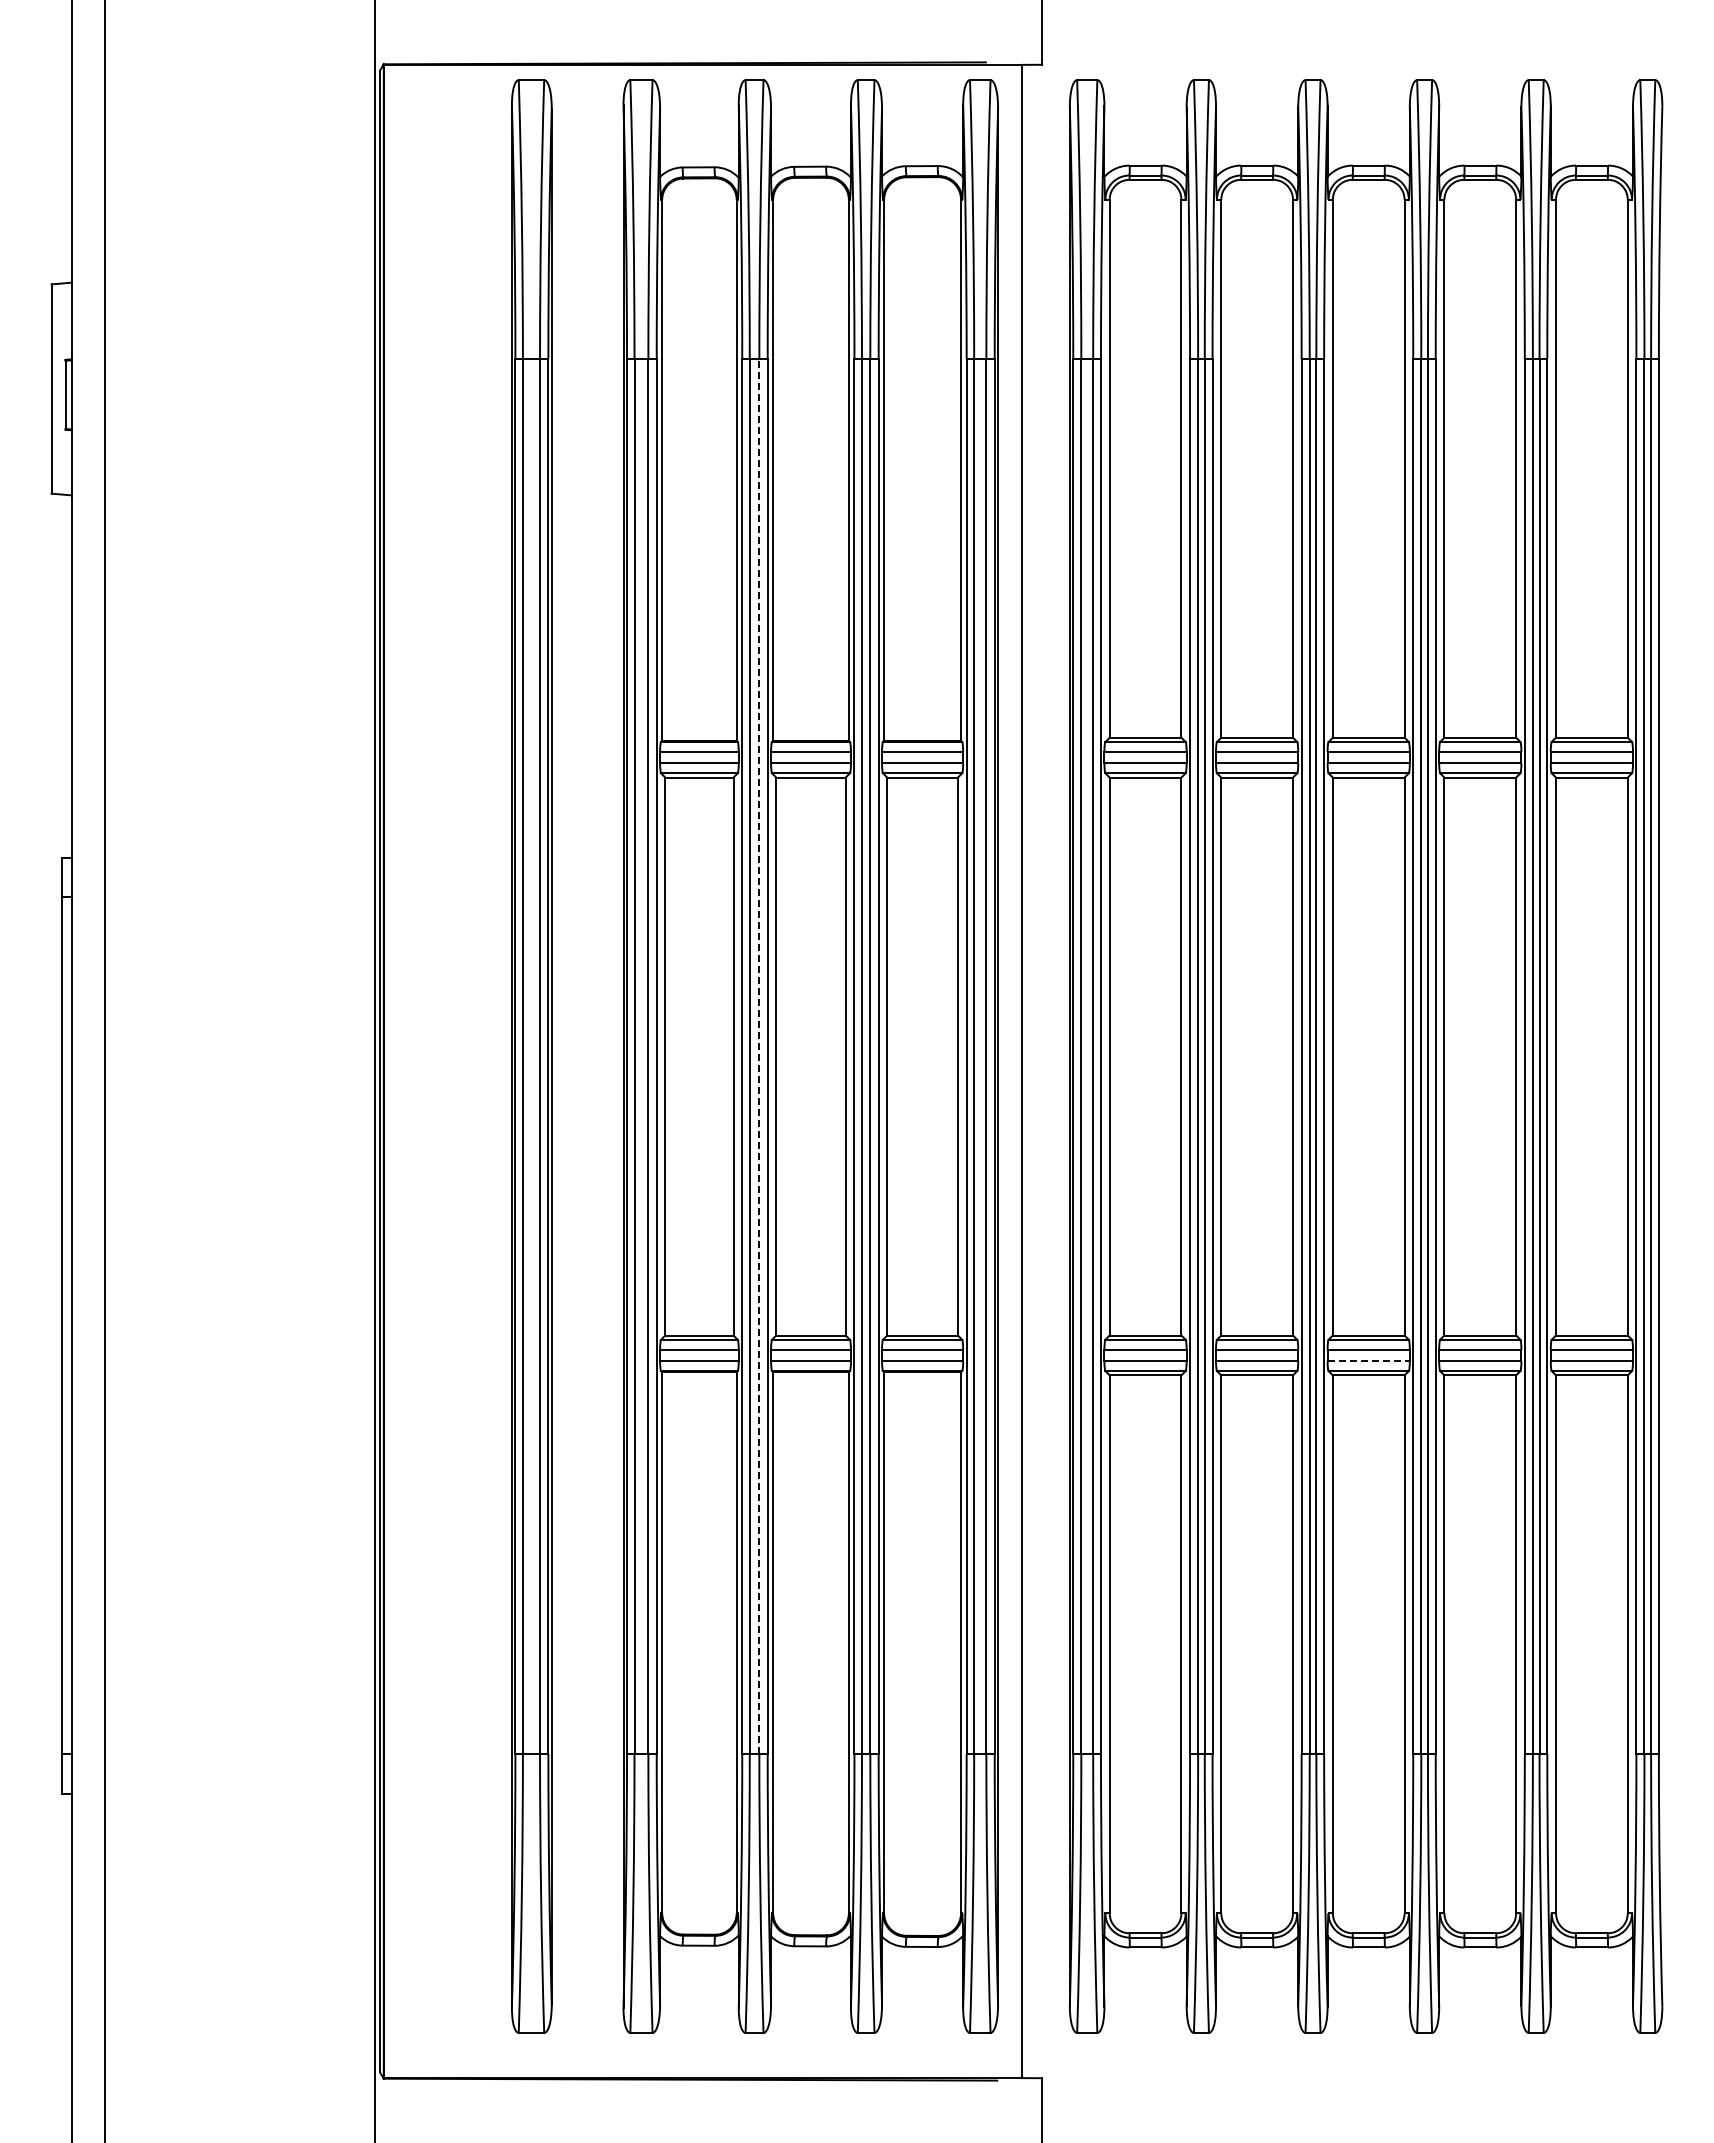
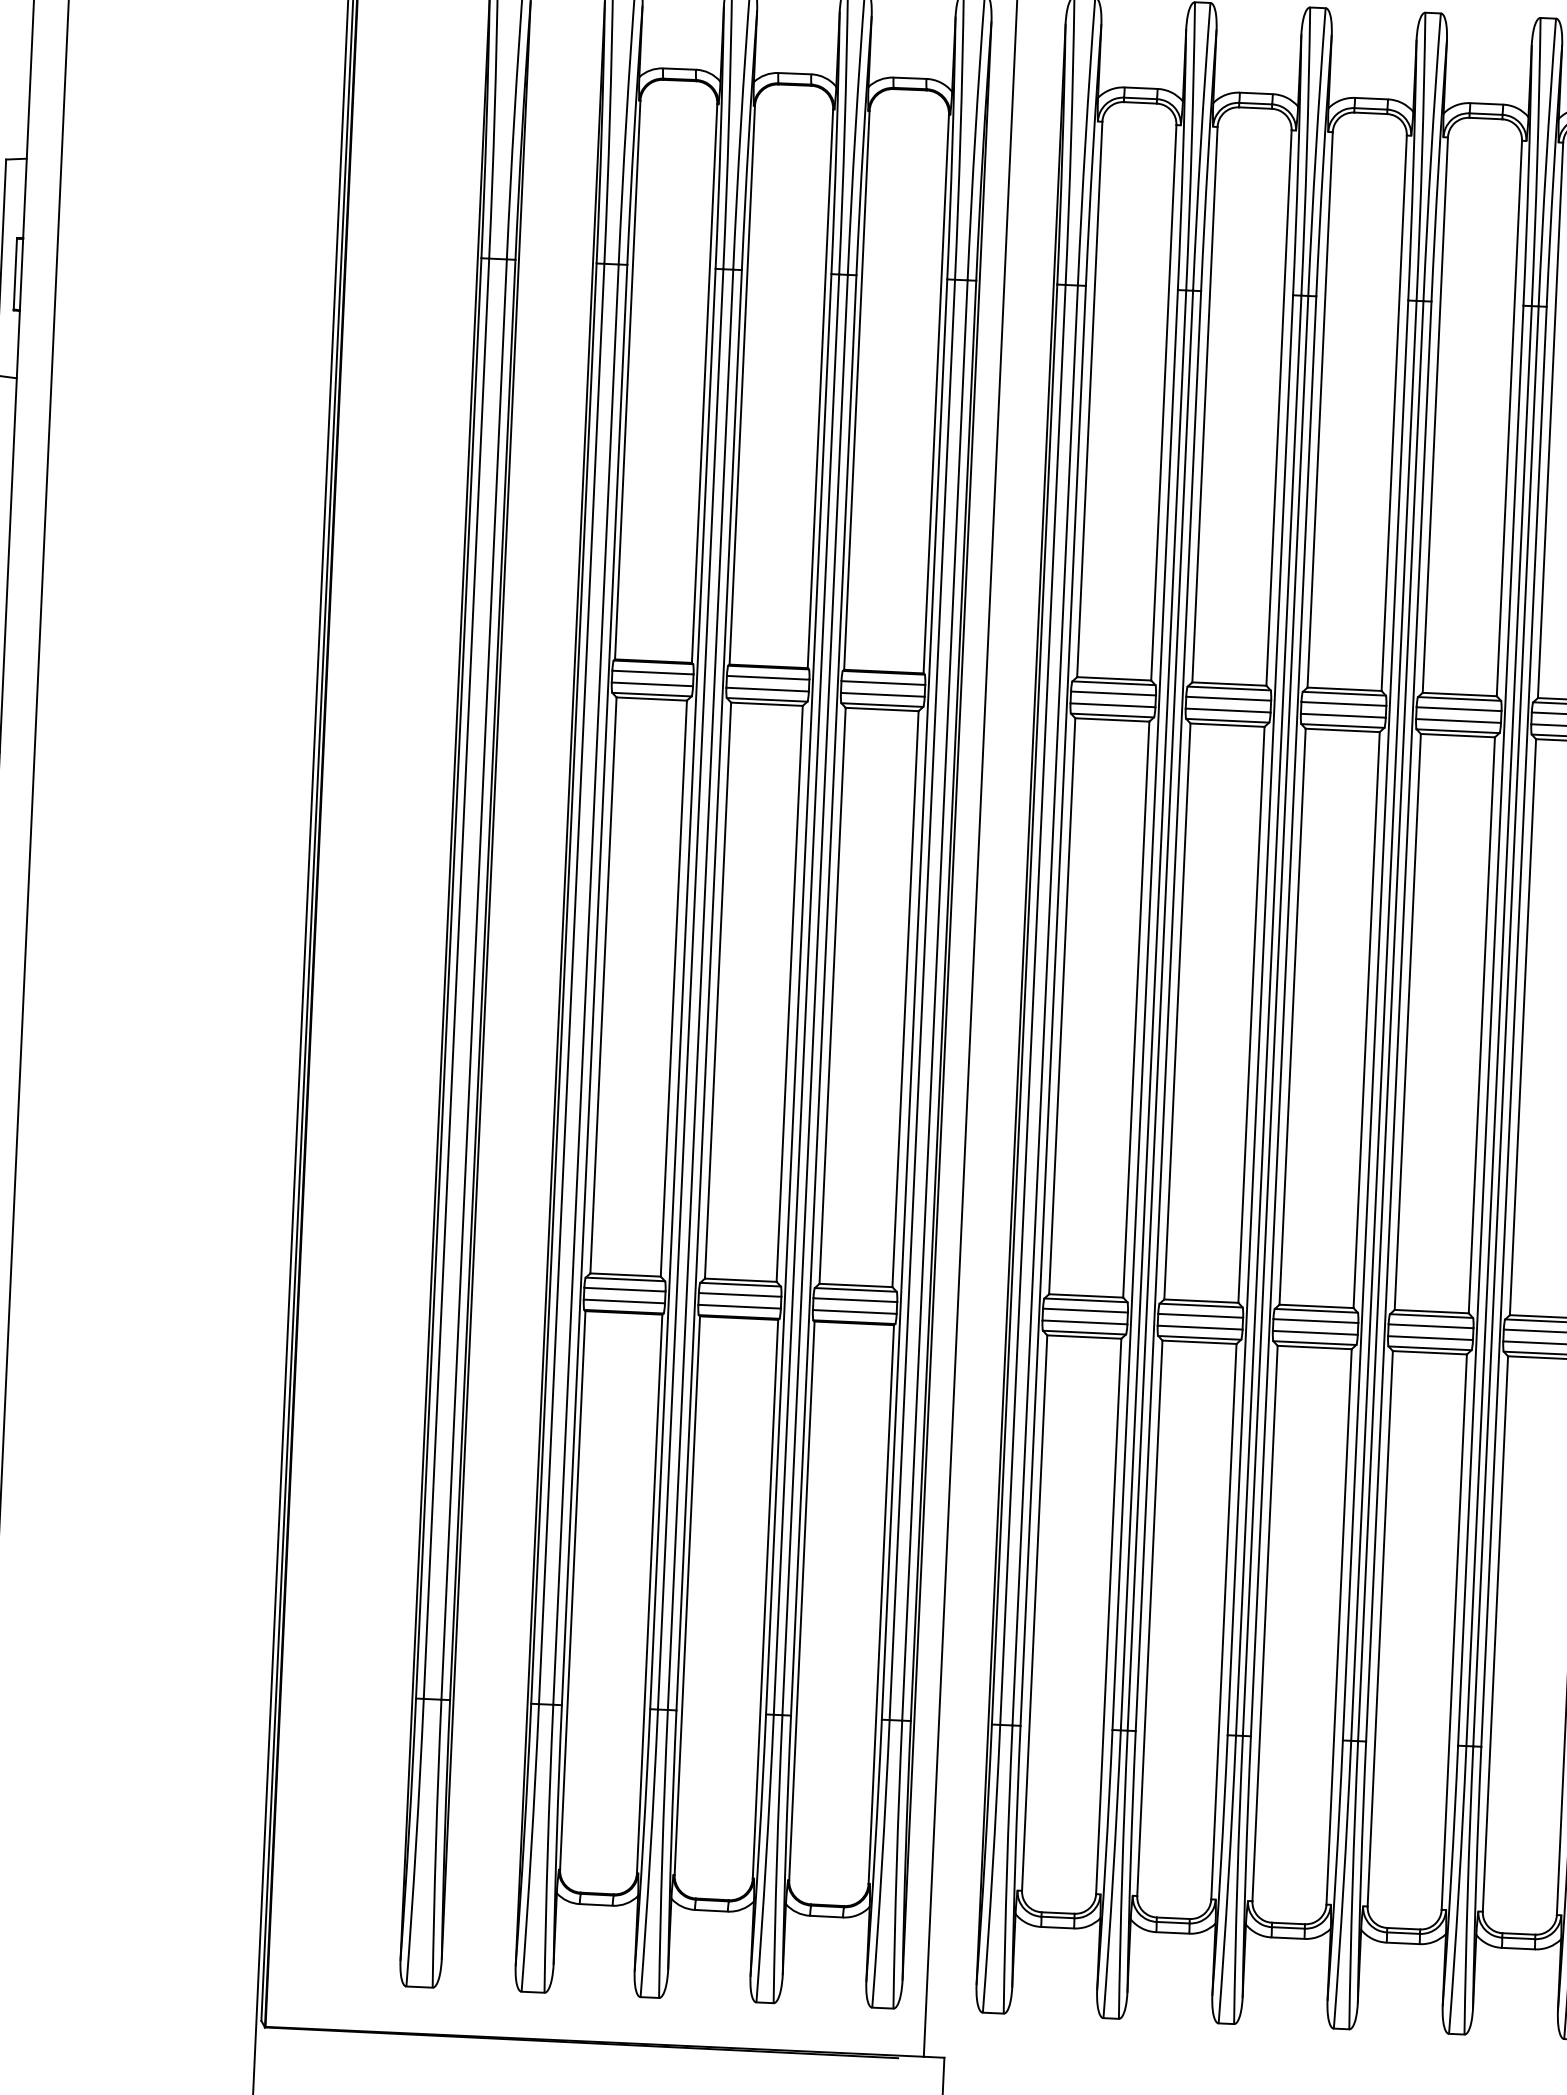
line: (759, 1056) -> (700, 989), dashed -> solid
line: (1369, 1361) -> (1316, 1333), dashed -> solid

